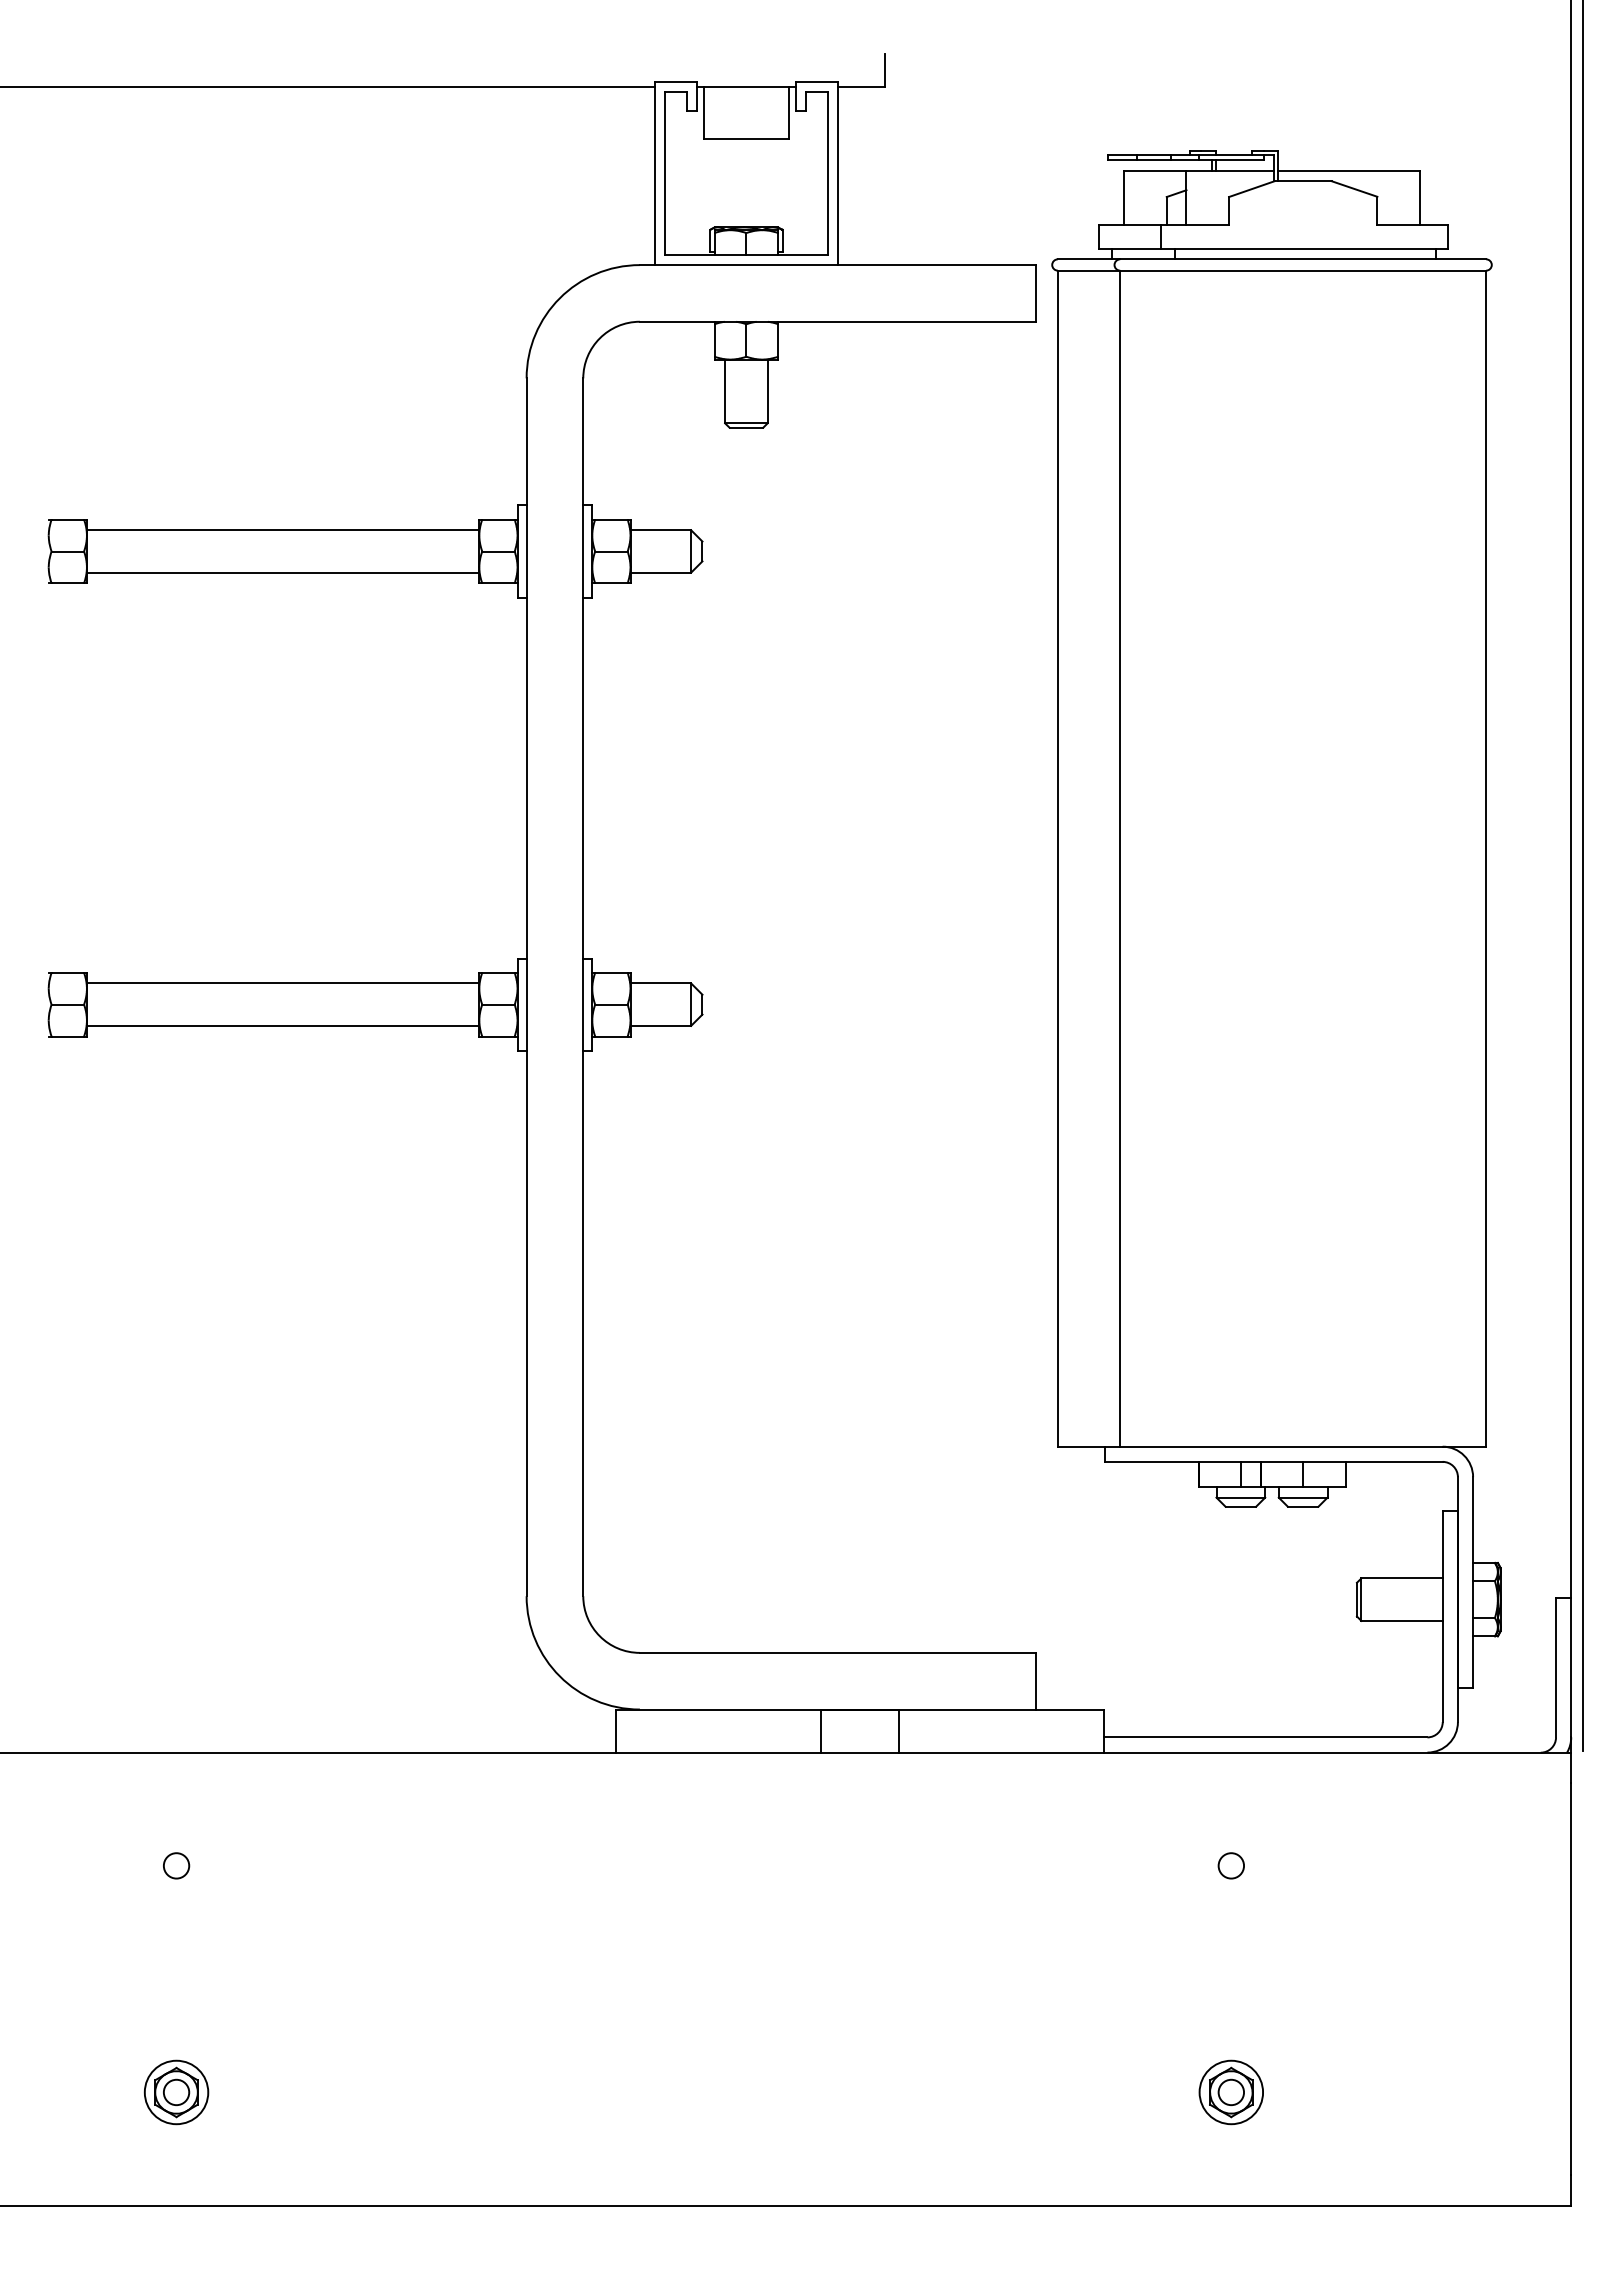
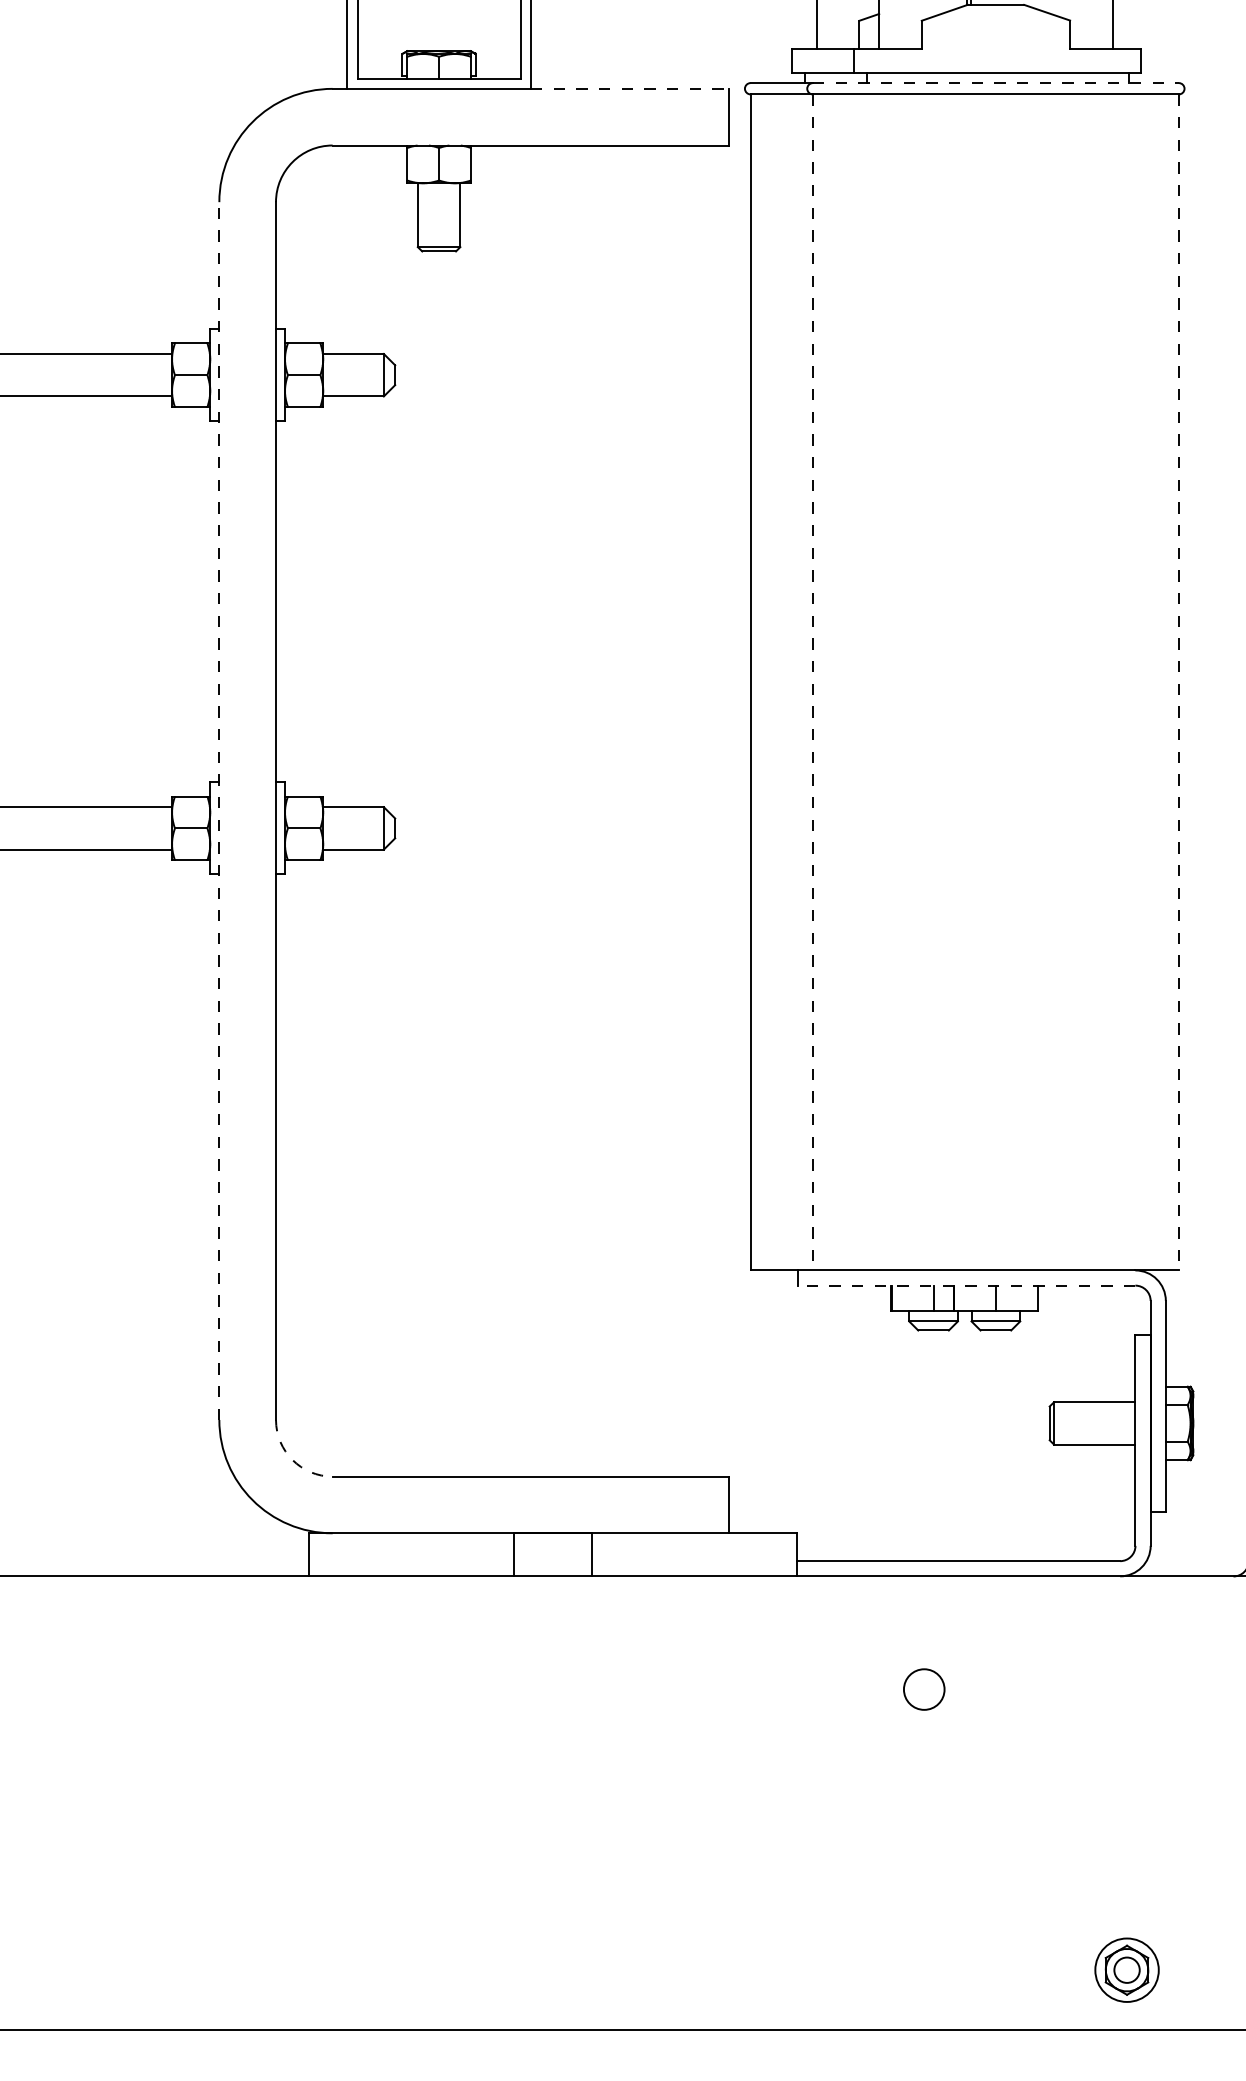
line: (1303, 259) -> (996, 83), solid -> dashed
line: (937, 265) -> (630, 89), solid -> dashed
line: (1120, 859) -> (813, 683), solid -> dashed
line: (1486, 859) -> (1179, 683), solid -> dashed
line: (526, 987) -> (219, 811), solid -> dashed
line: (1273, 1461) -> (966, 1285), solid -> dashed
arc: (599, 1636) -> (292, 1460), solid -> dashed
circle: (1230, 1865) -> (923, 1689), size x1.6
part: (1230, 2092) -> (1126, 1970), moved

